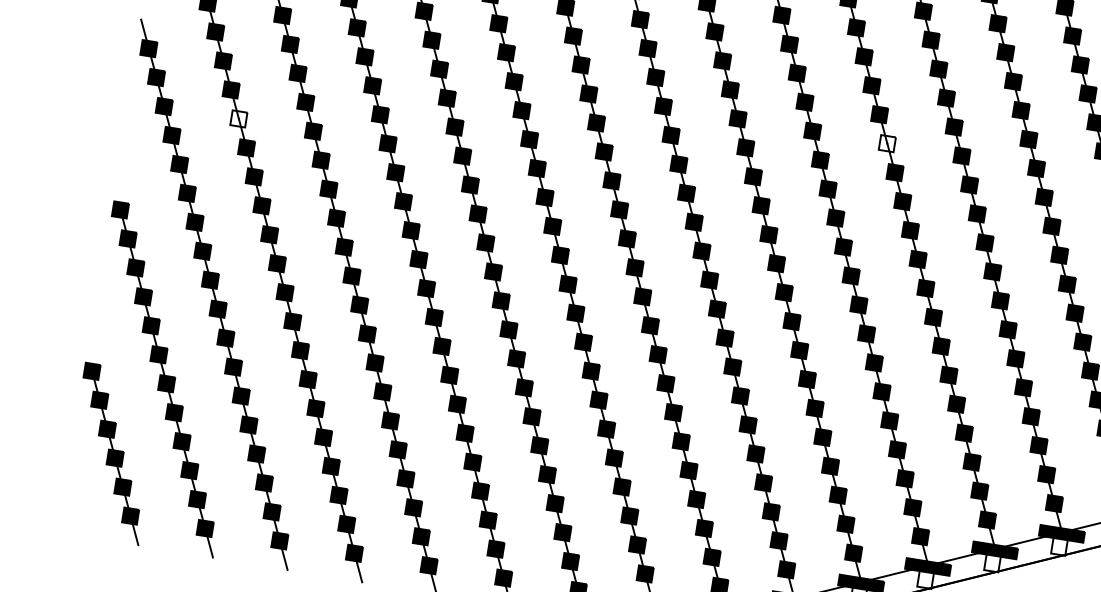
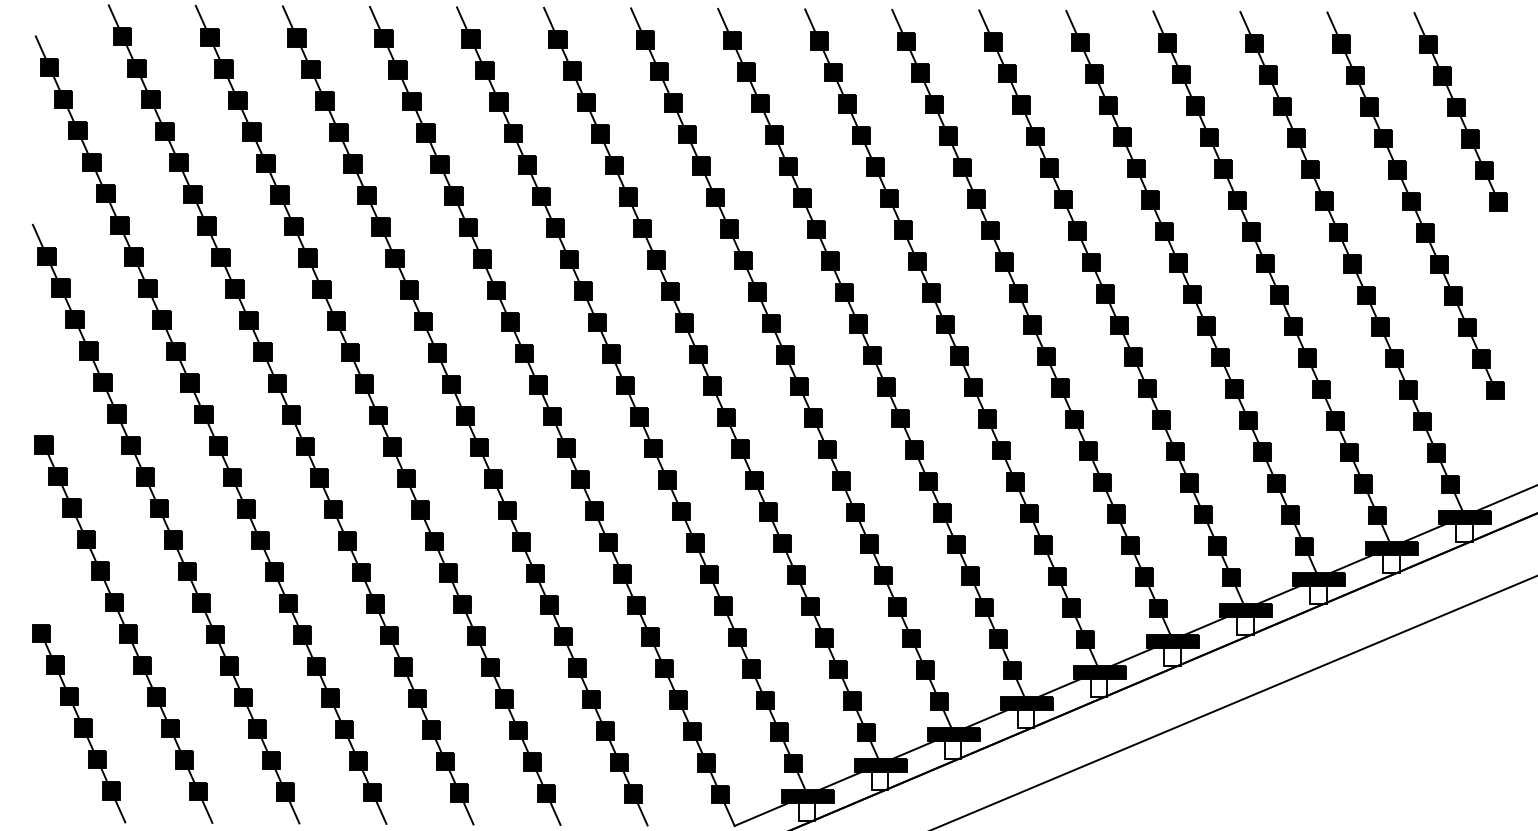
fill: (238, 118) -> (161, 319), added
fill: (886, 143) -> (902, 229), added

